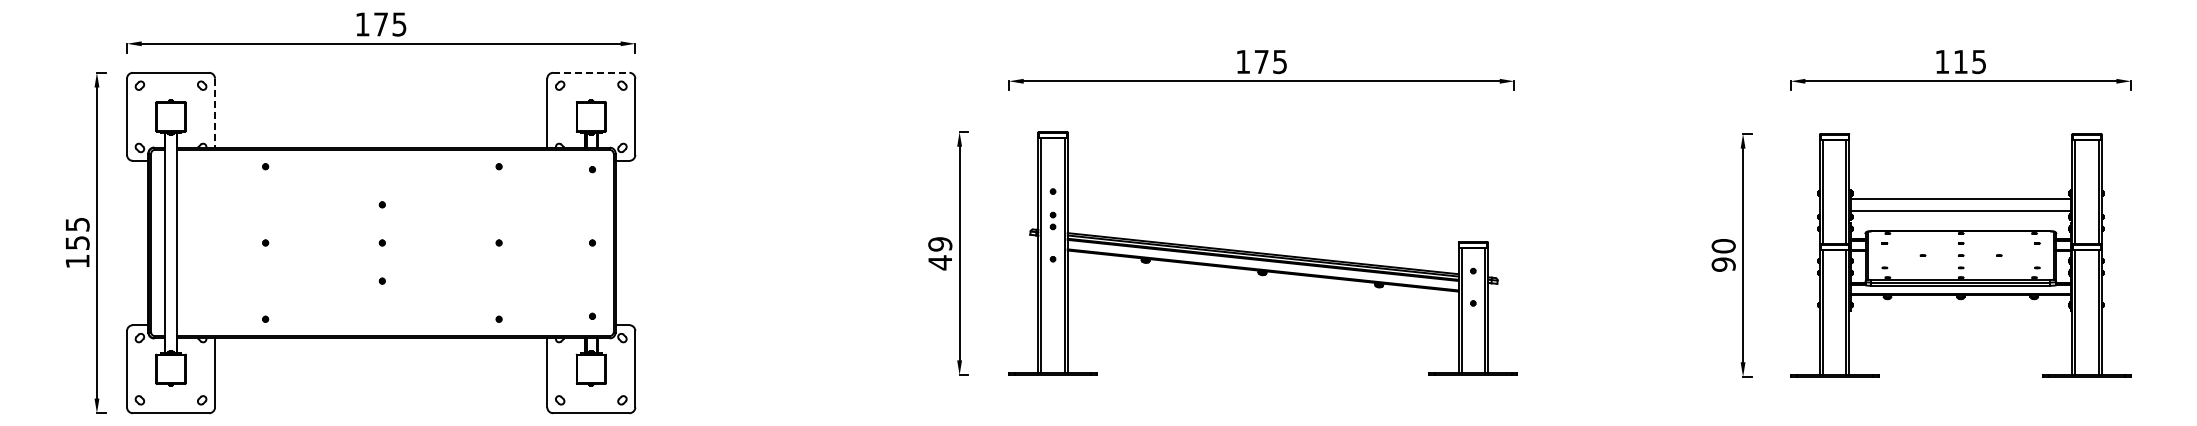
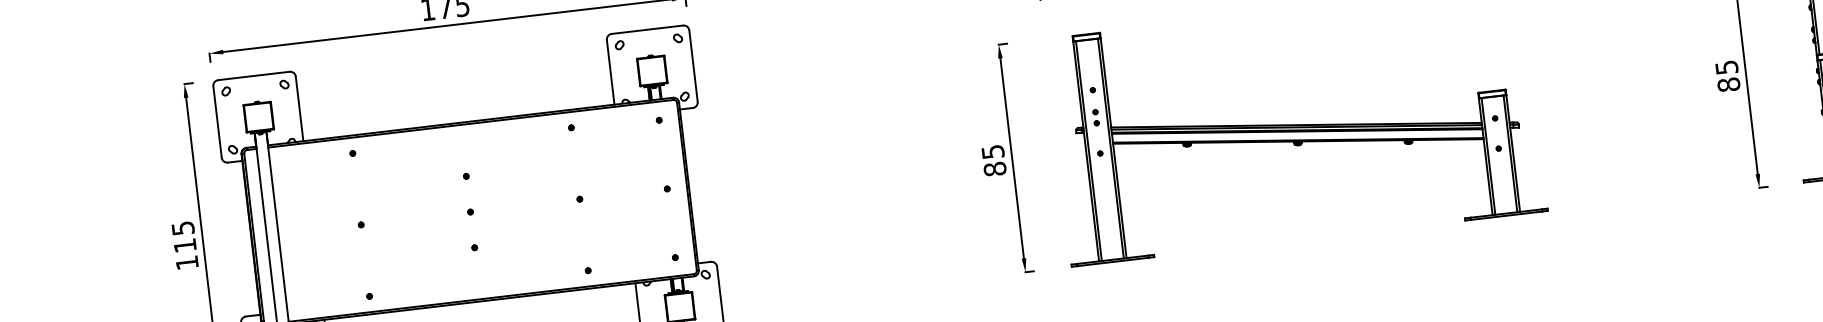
line: (591, 72) -> (647, 29), dashed -> solid
line: (215, 113) -> (300, 109), dashed -> solid
text: (77, 242) -> (185, 245), 155 -> 115
text: (940, 253) -> (994, 160), 49 -> 85
text: (1723, 255) -> (1727, 76), 90 -> 85

